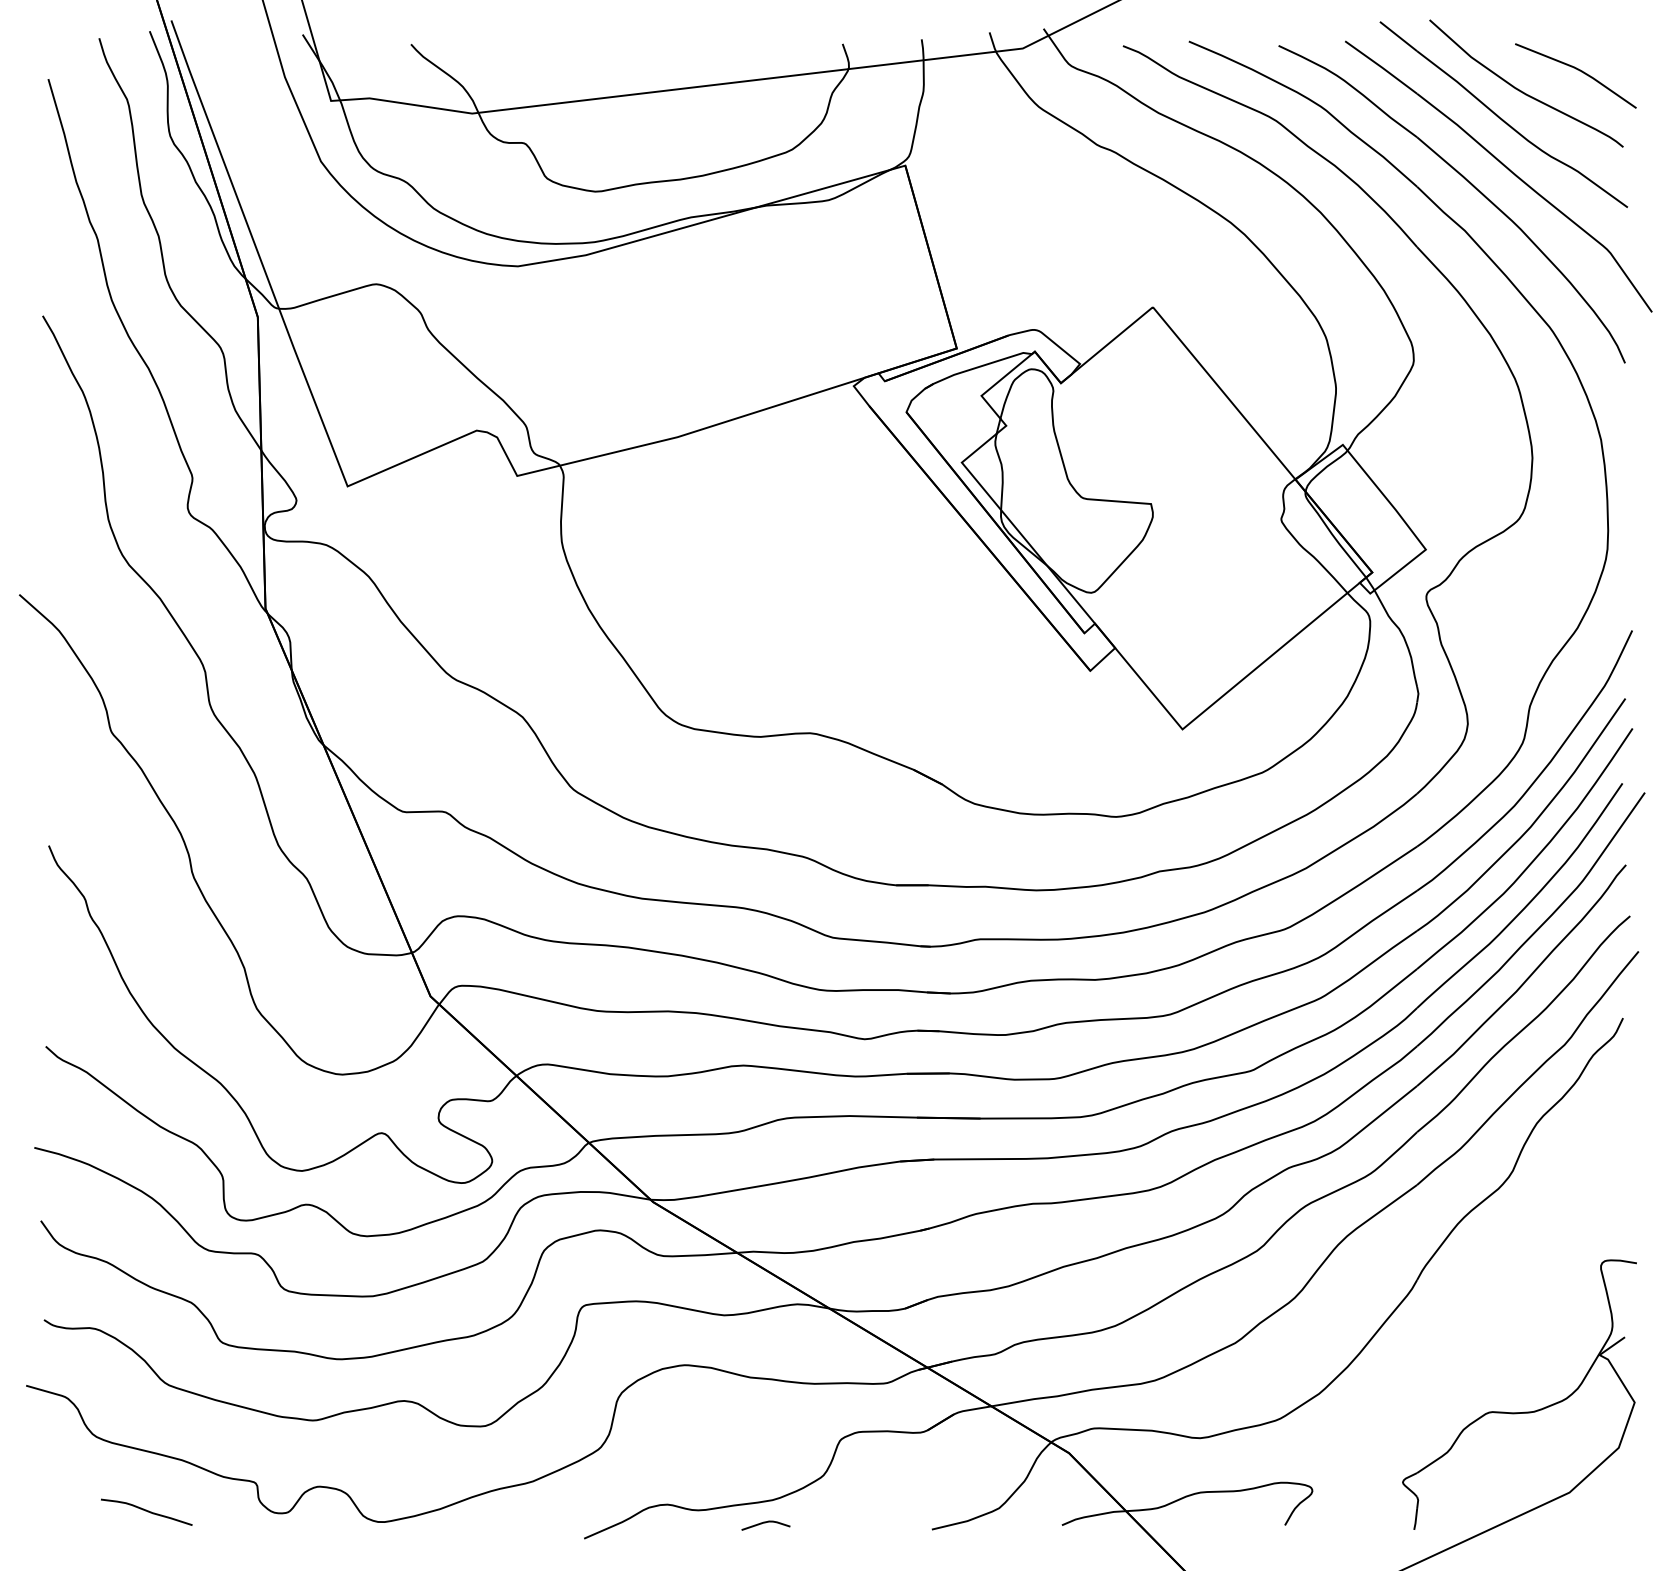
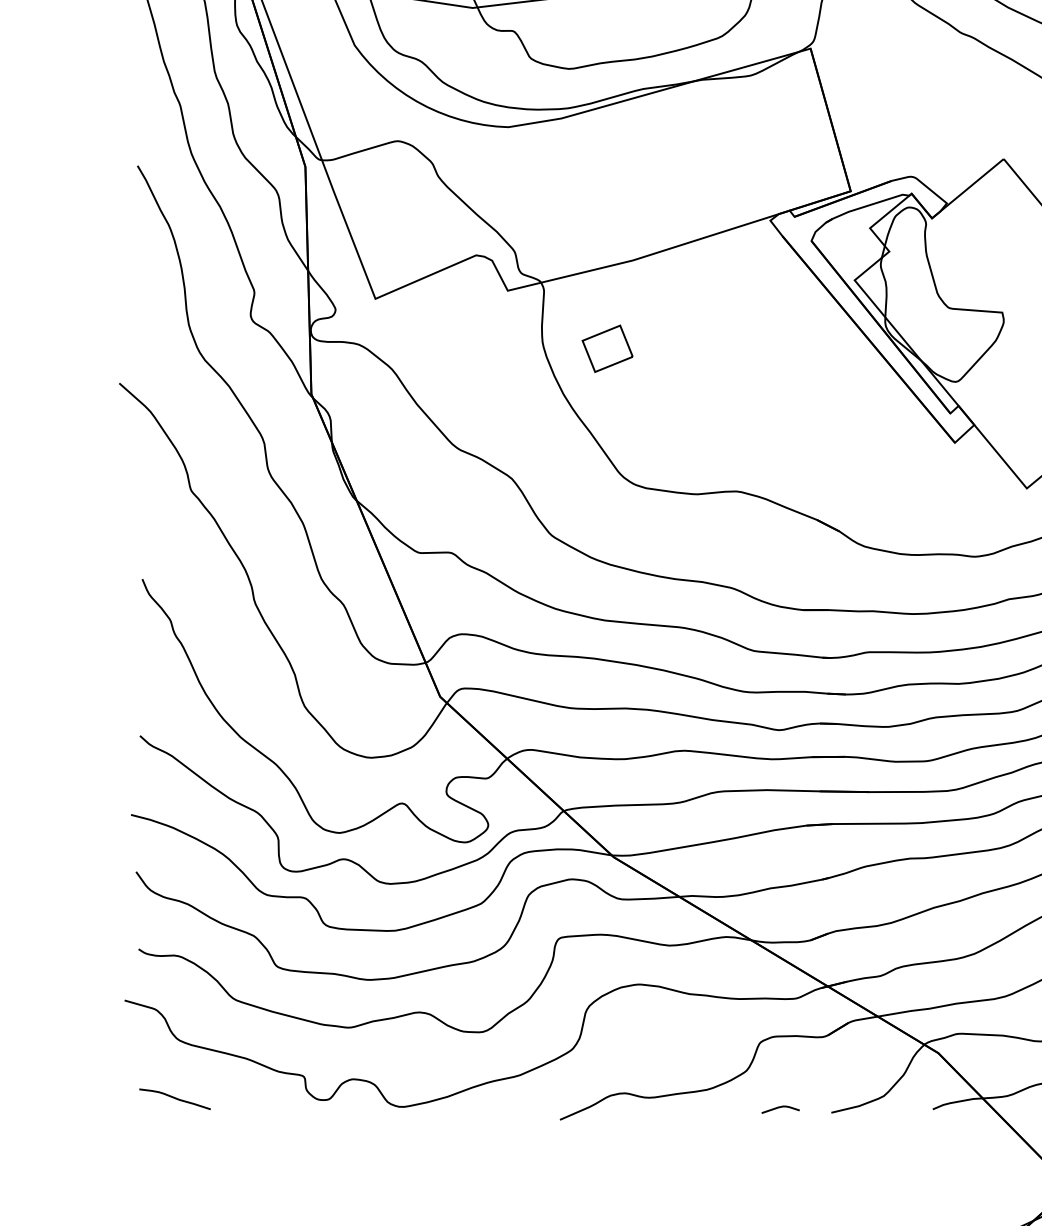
part: (644, 550) -> (607, 348), added
curve: (146, 1511) -> (174, 1098), moved
curve: (765, 1523) -> (780, 1108), moved

